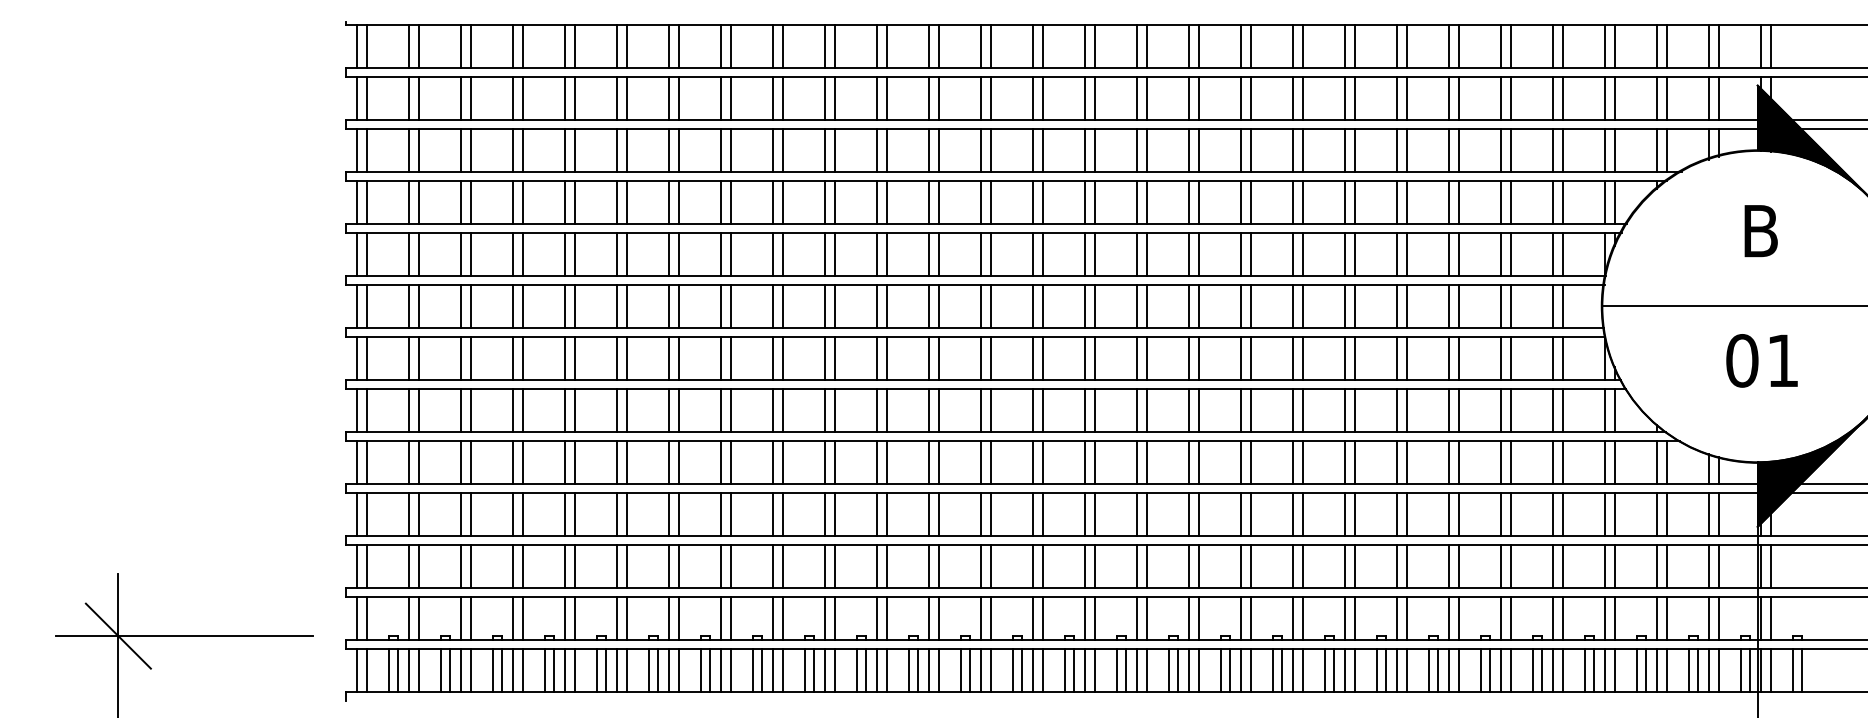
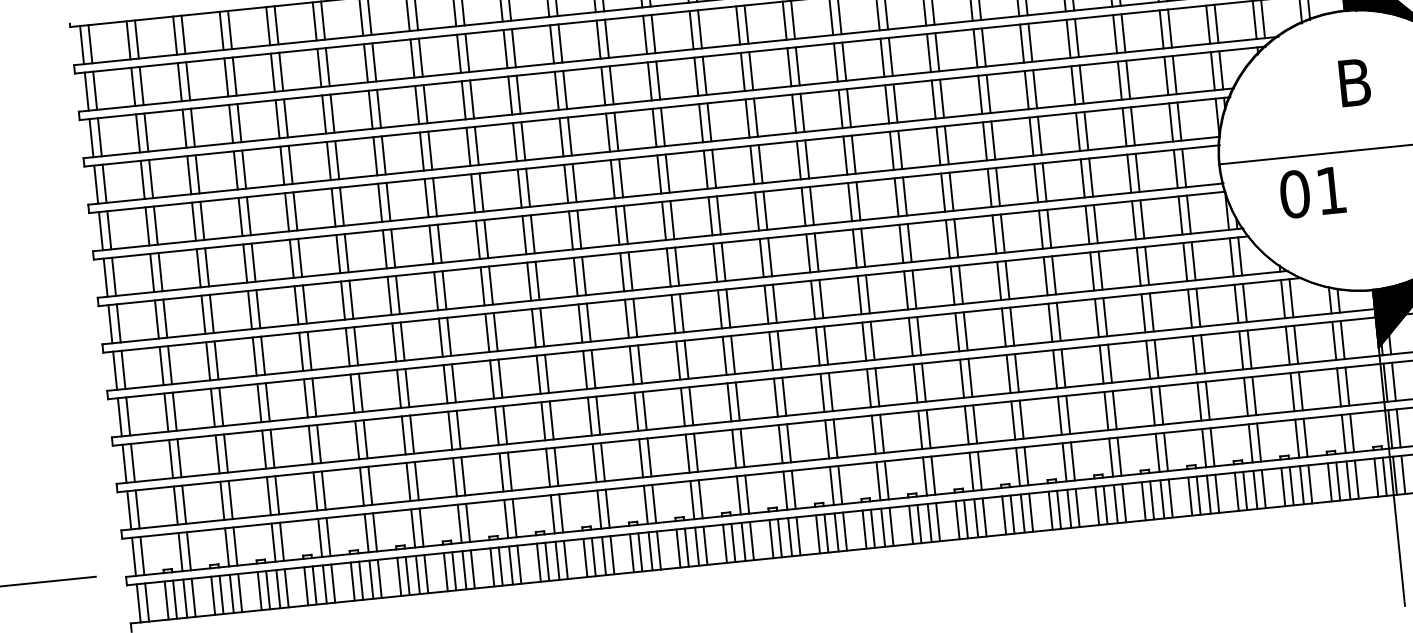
text: (1761, 360) -> (1312, 192), moved

